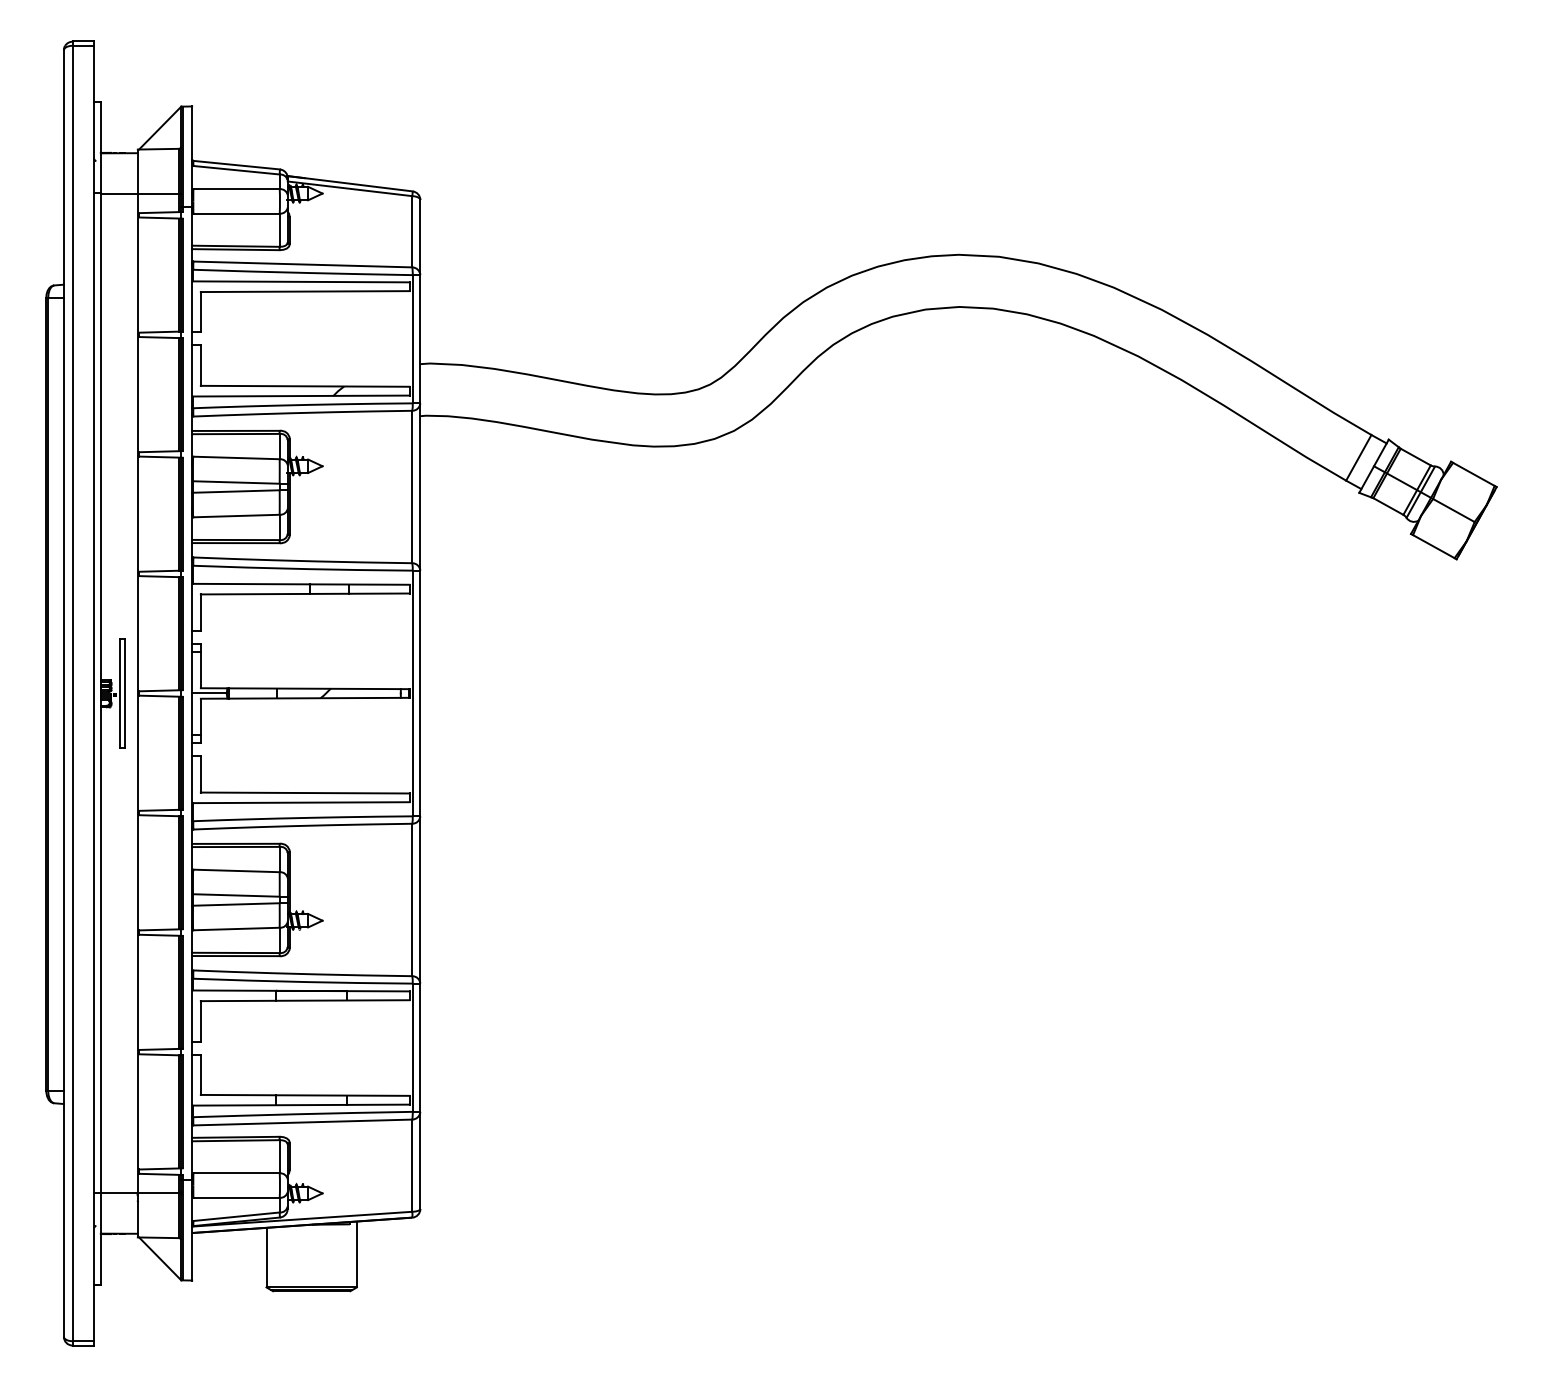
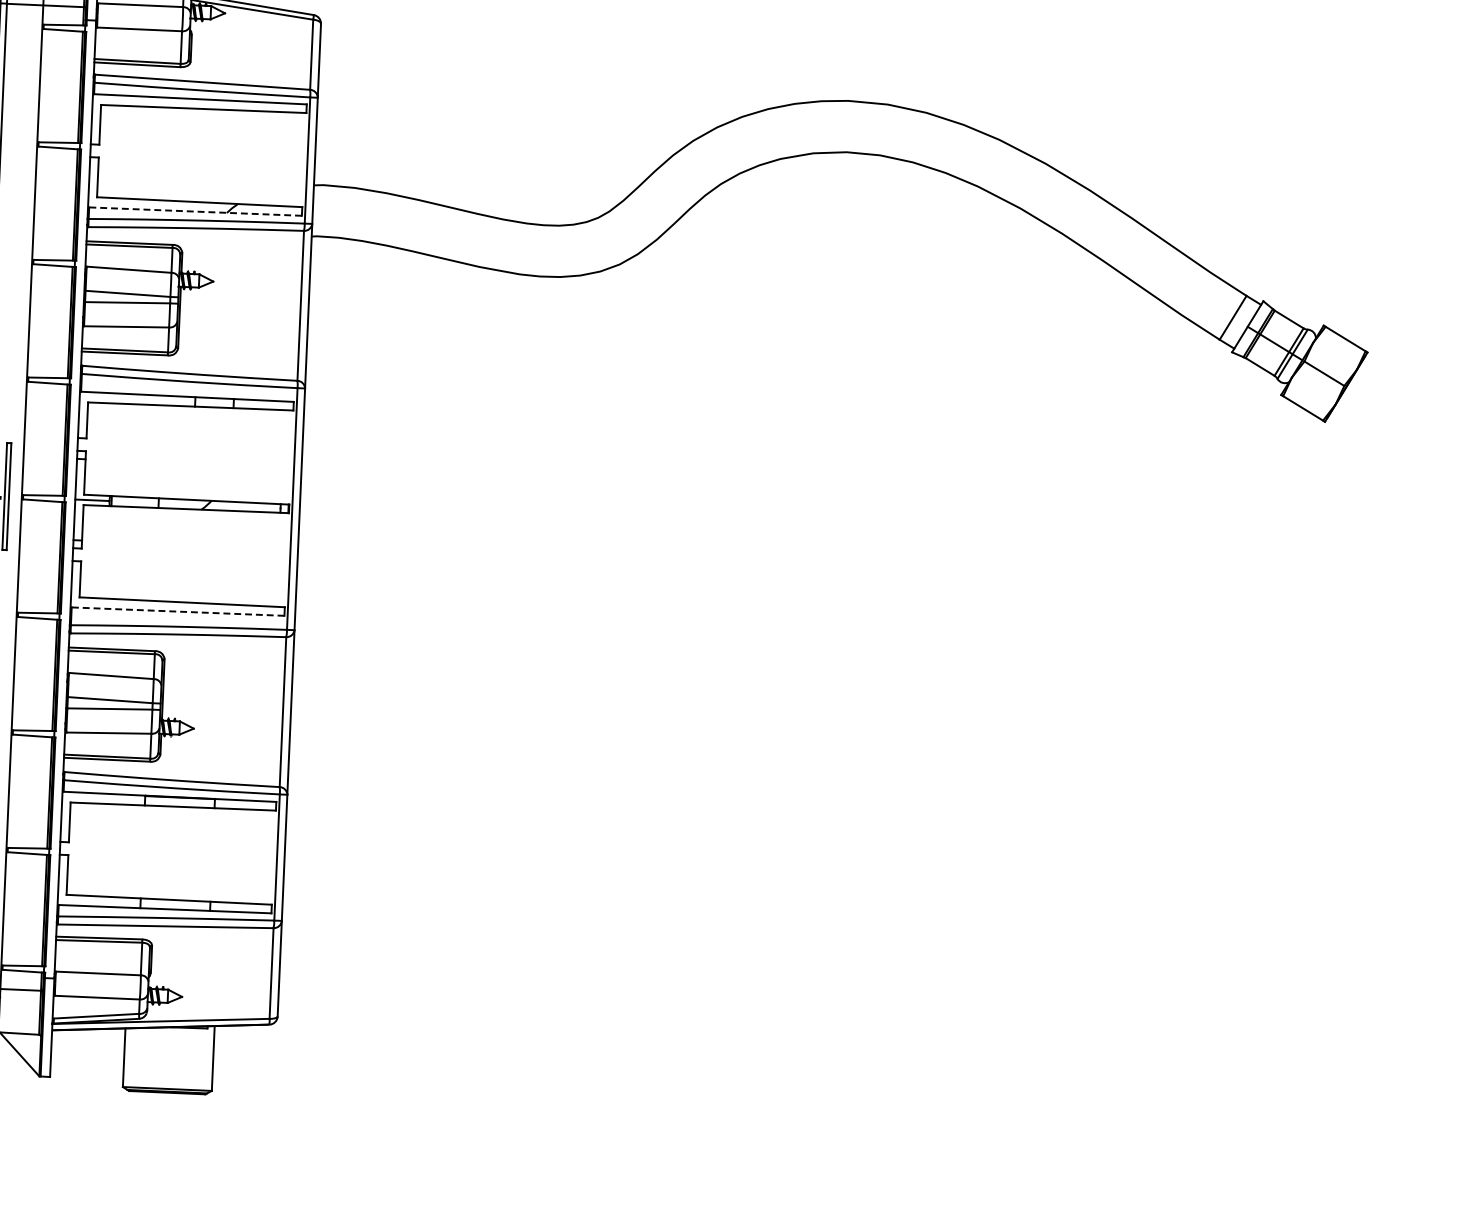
line: (300, 396) -> (194, 212), solid -> dashed
line: (300, 802) -> (177, 611), solid -> dashed

